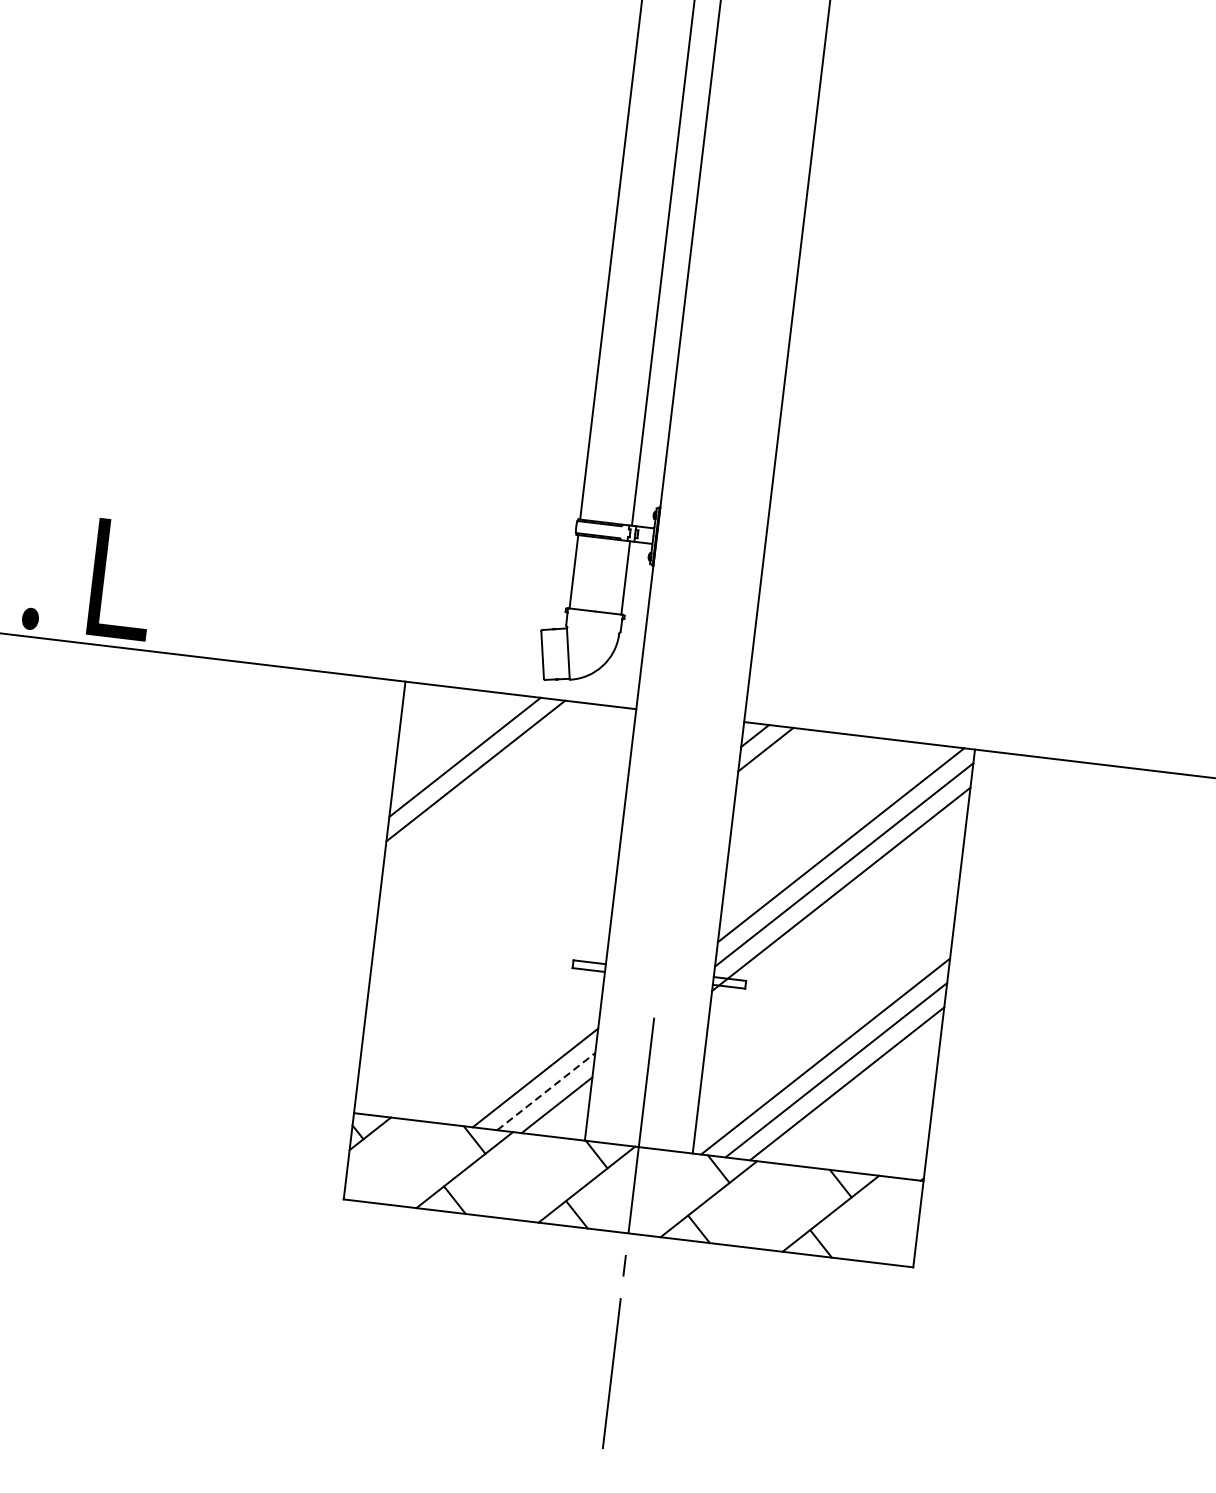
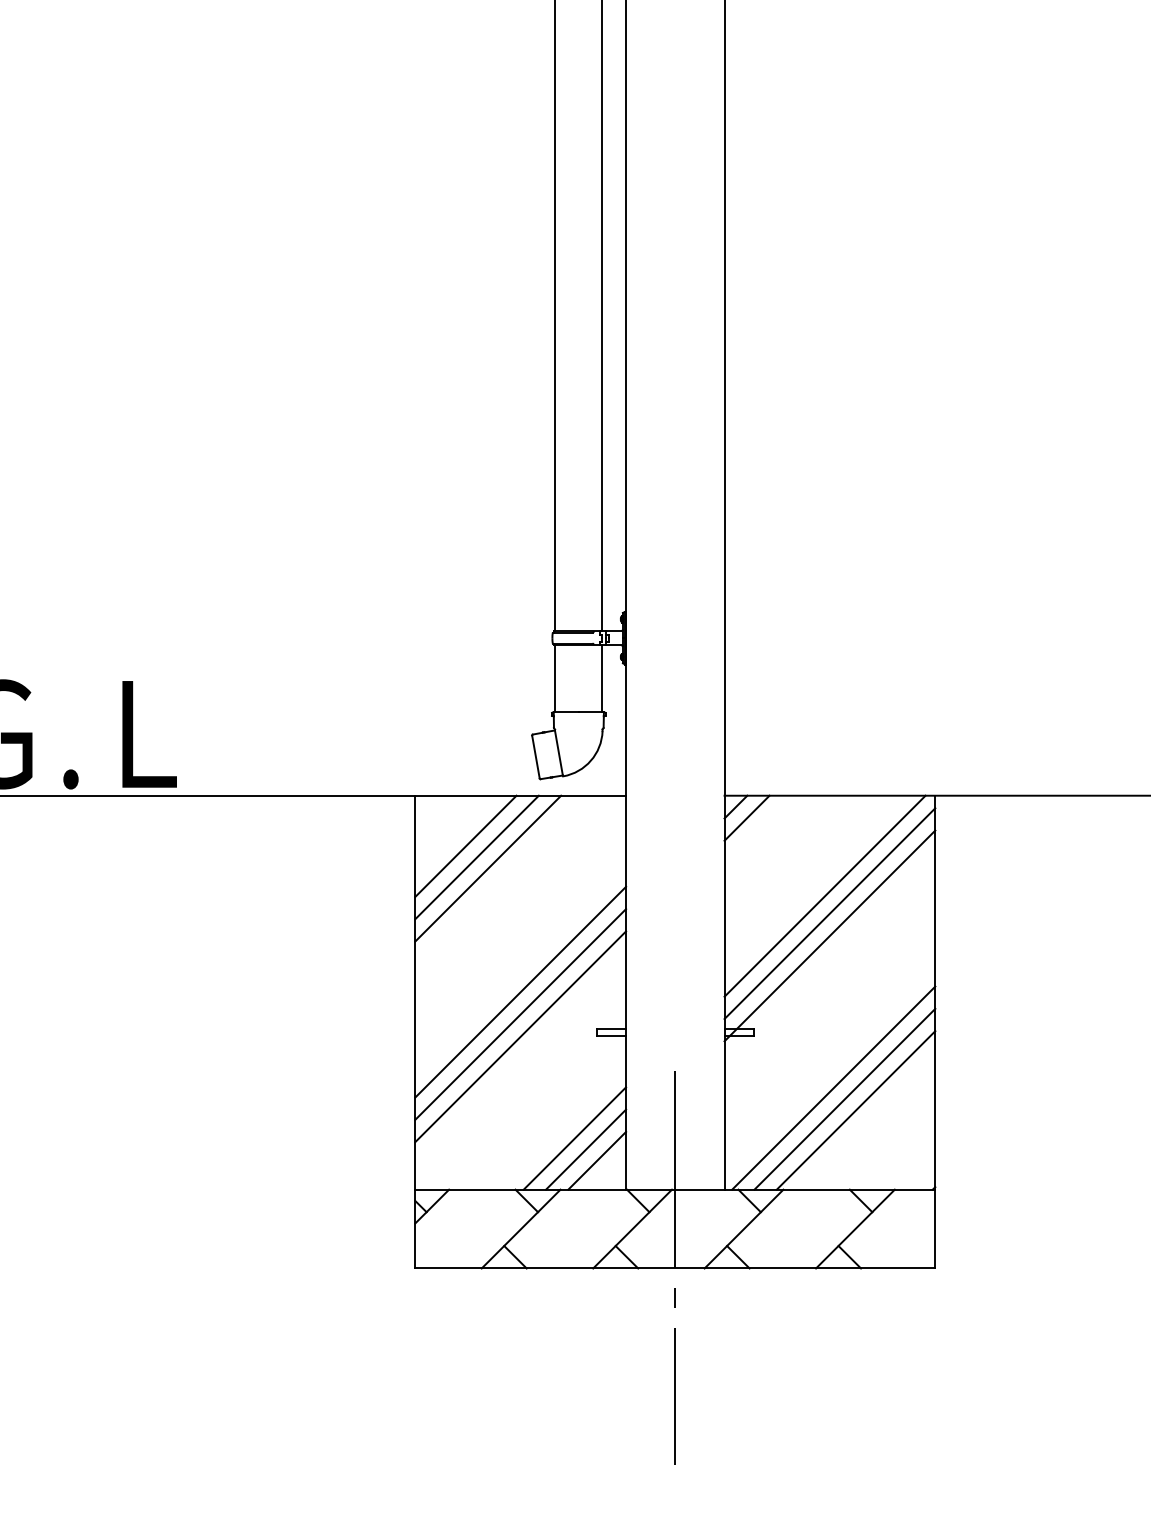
line: (453, 742) -> (465, 845), added
line: (495, 909) -> (520, 991), added
line: (492, 935) -> (520, 1014), added
line: (489, 959) -> (520, 1036), added
line: (546, 1091) -> (586, 1149), dashed -> solid

